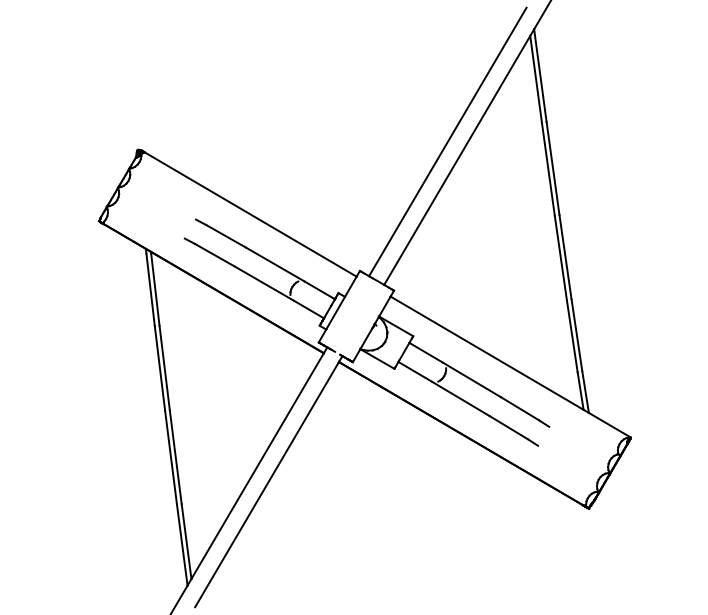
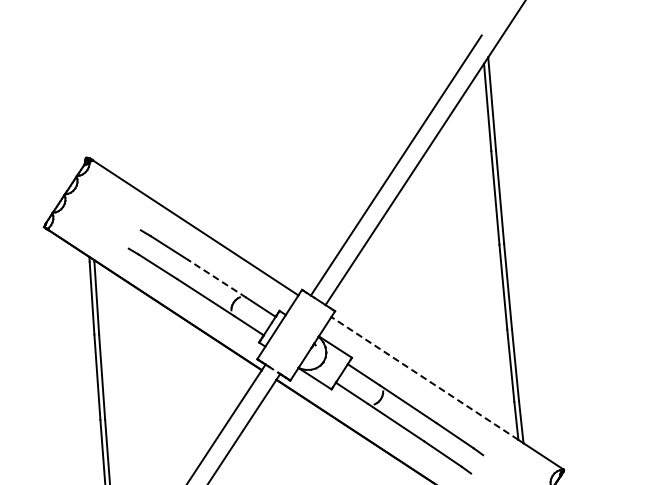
line: (274, 264) -> (217, 279), solid -> dashed
line: (487, 353) -> (425, 378), solid -> dashed

